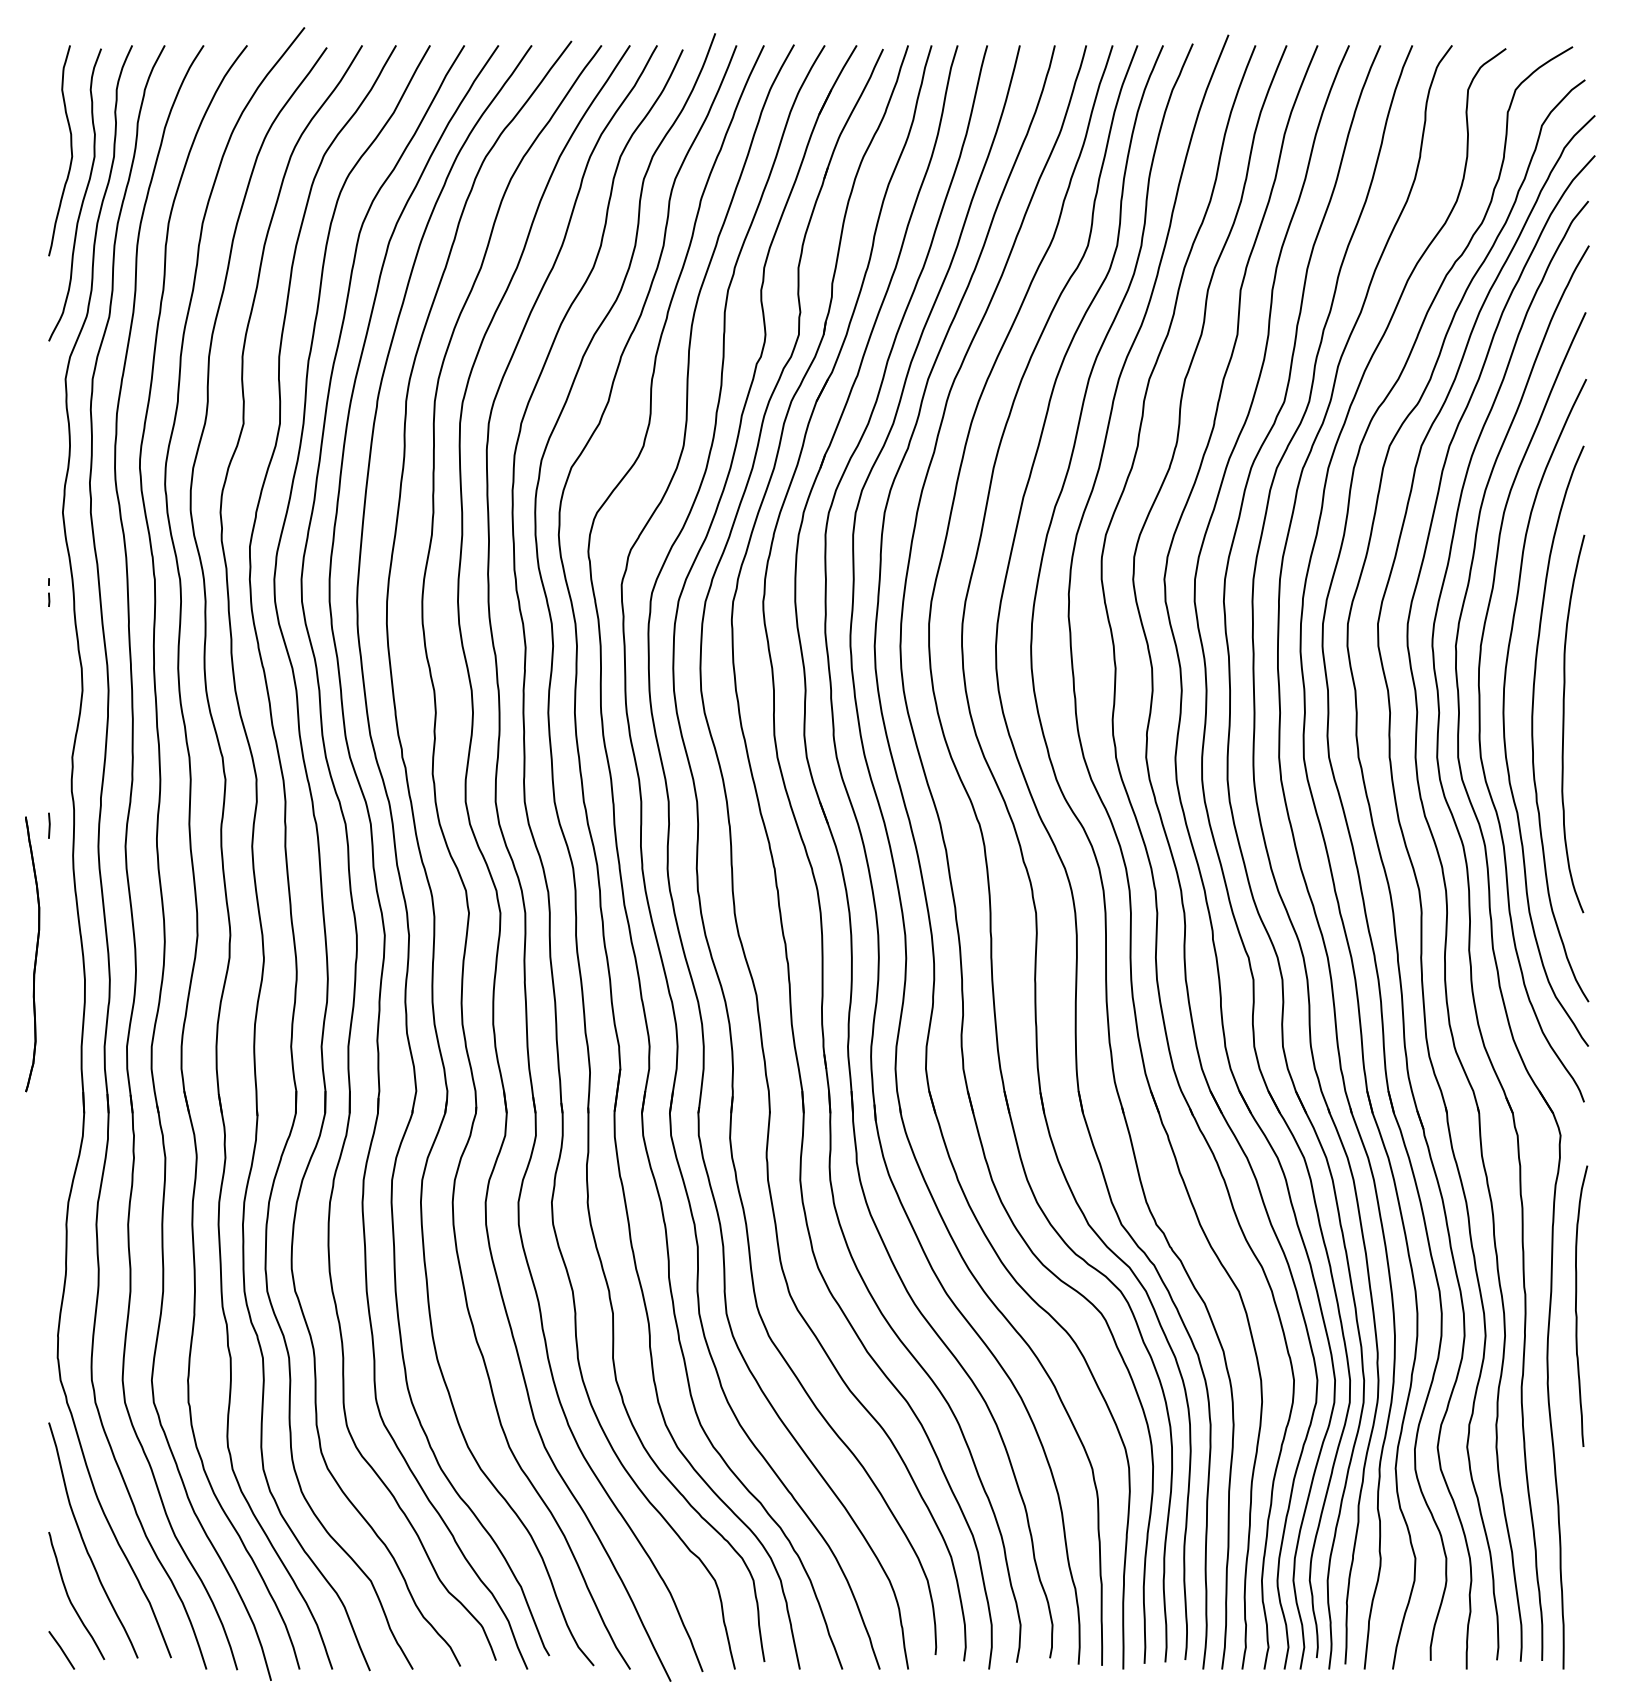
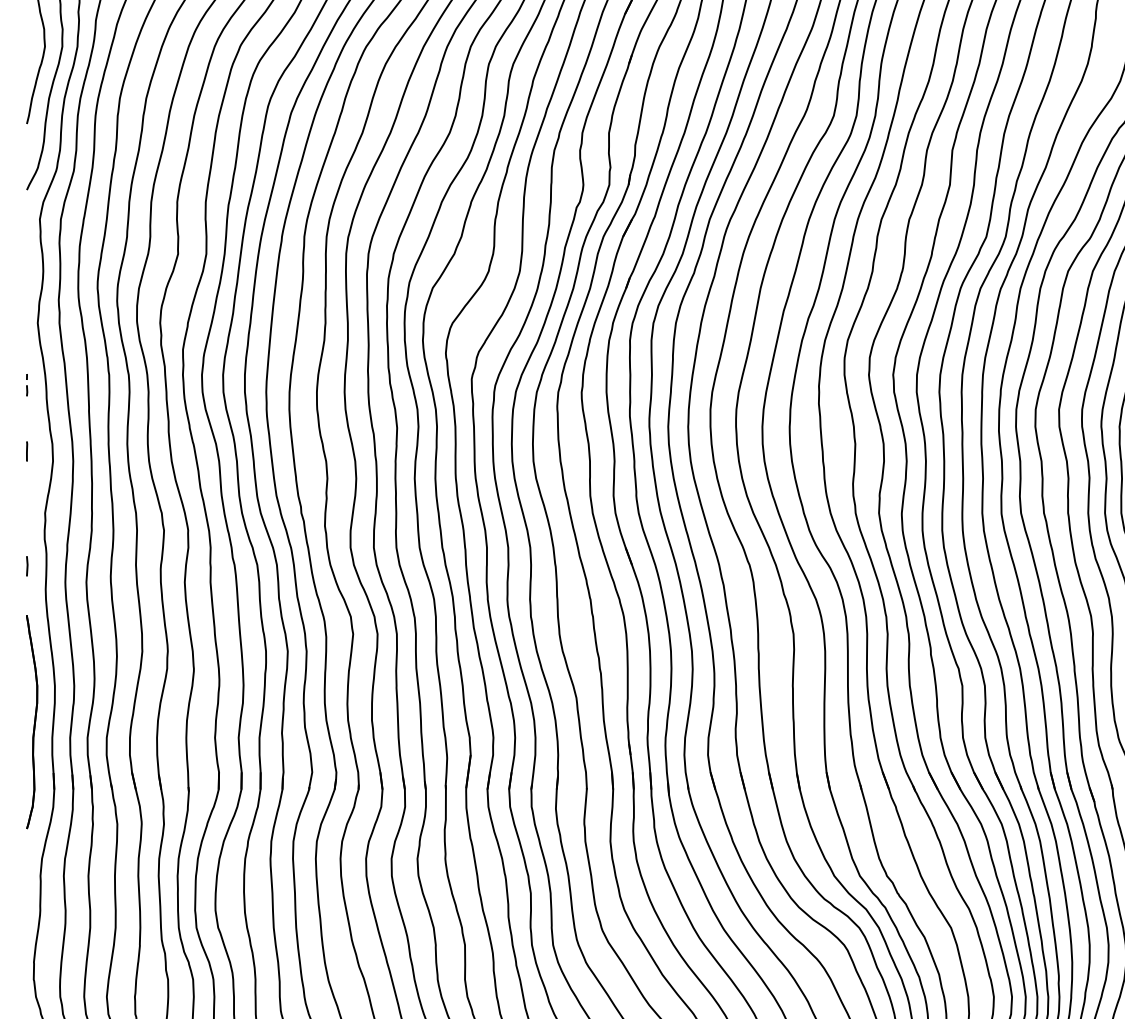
line: (49, 677) -> (27, 451), added
part: (32, 954) -> (32, 722), moved

